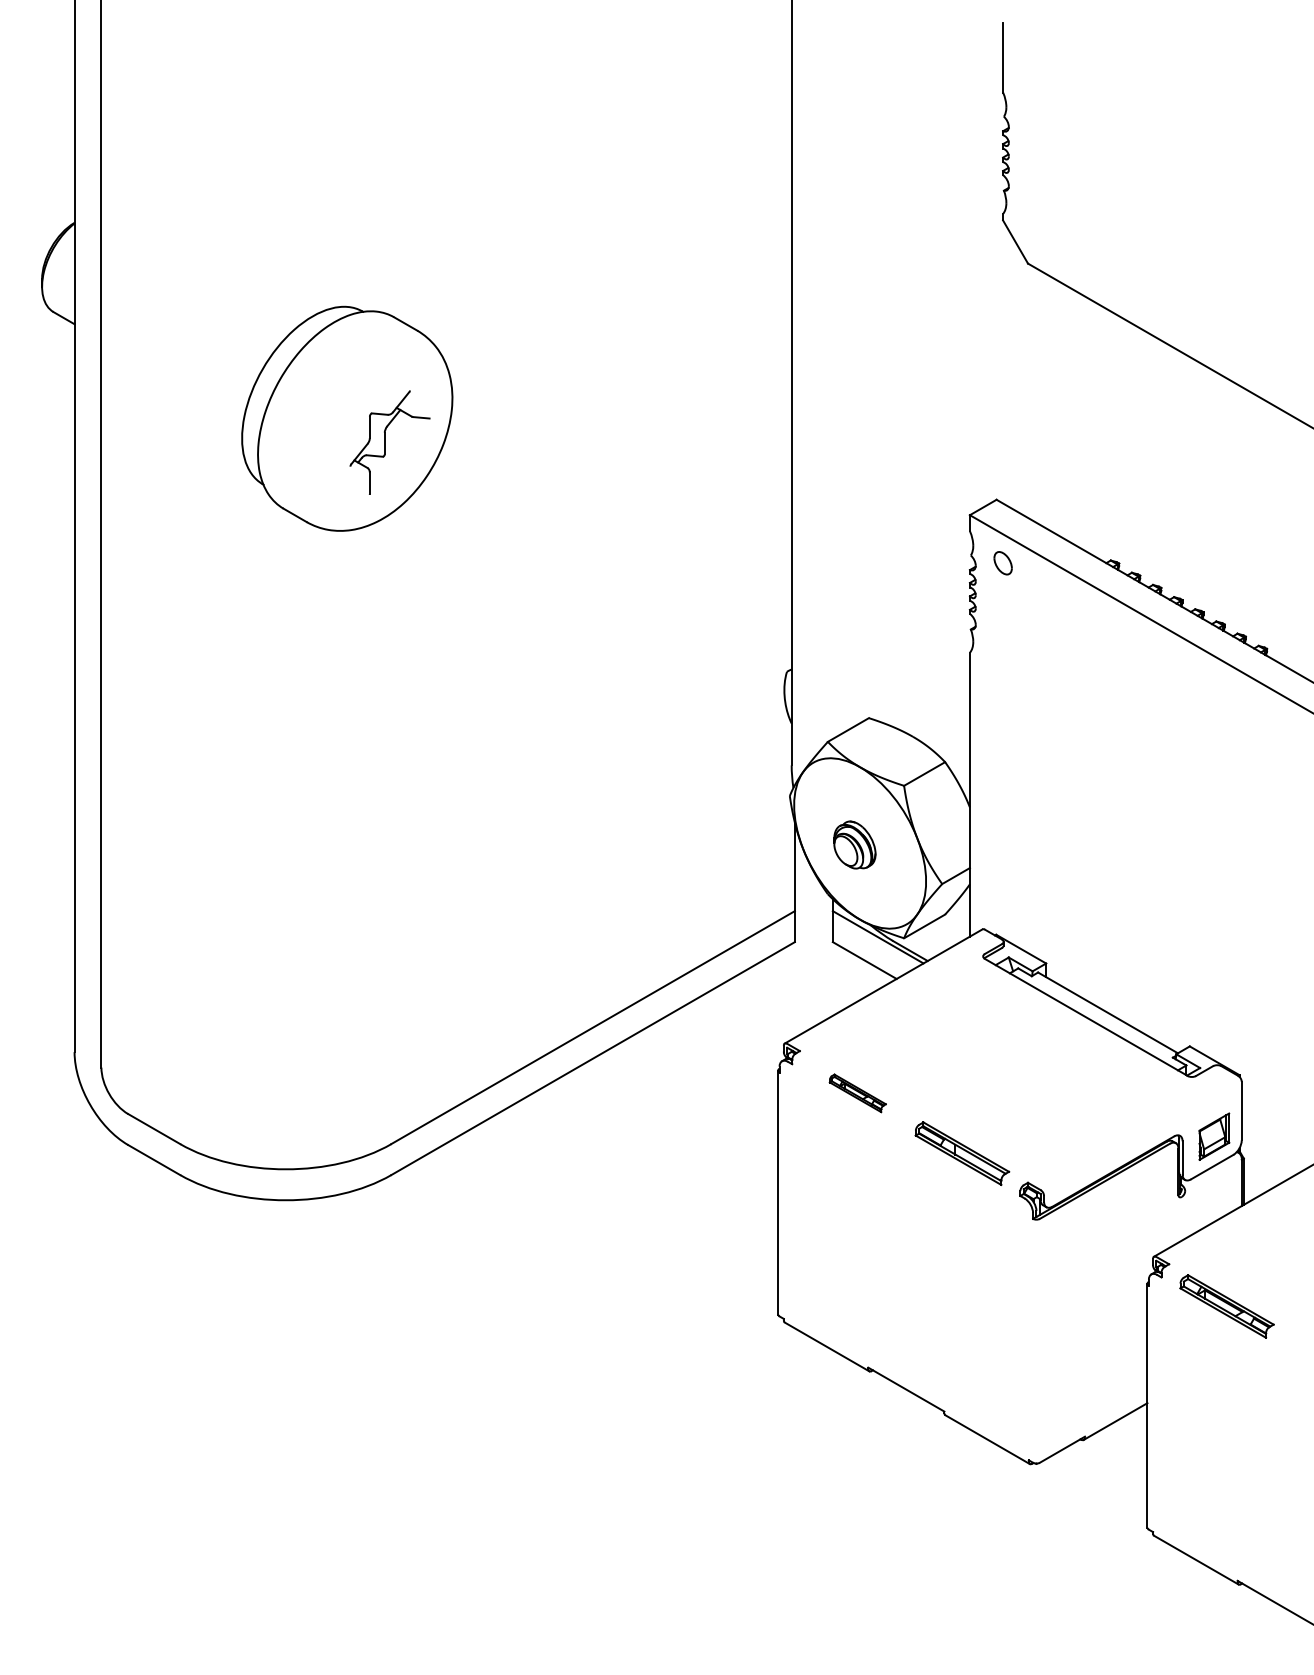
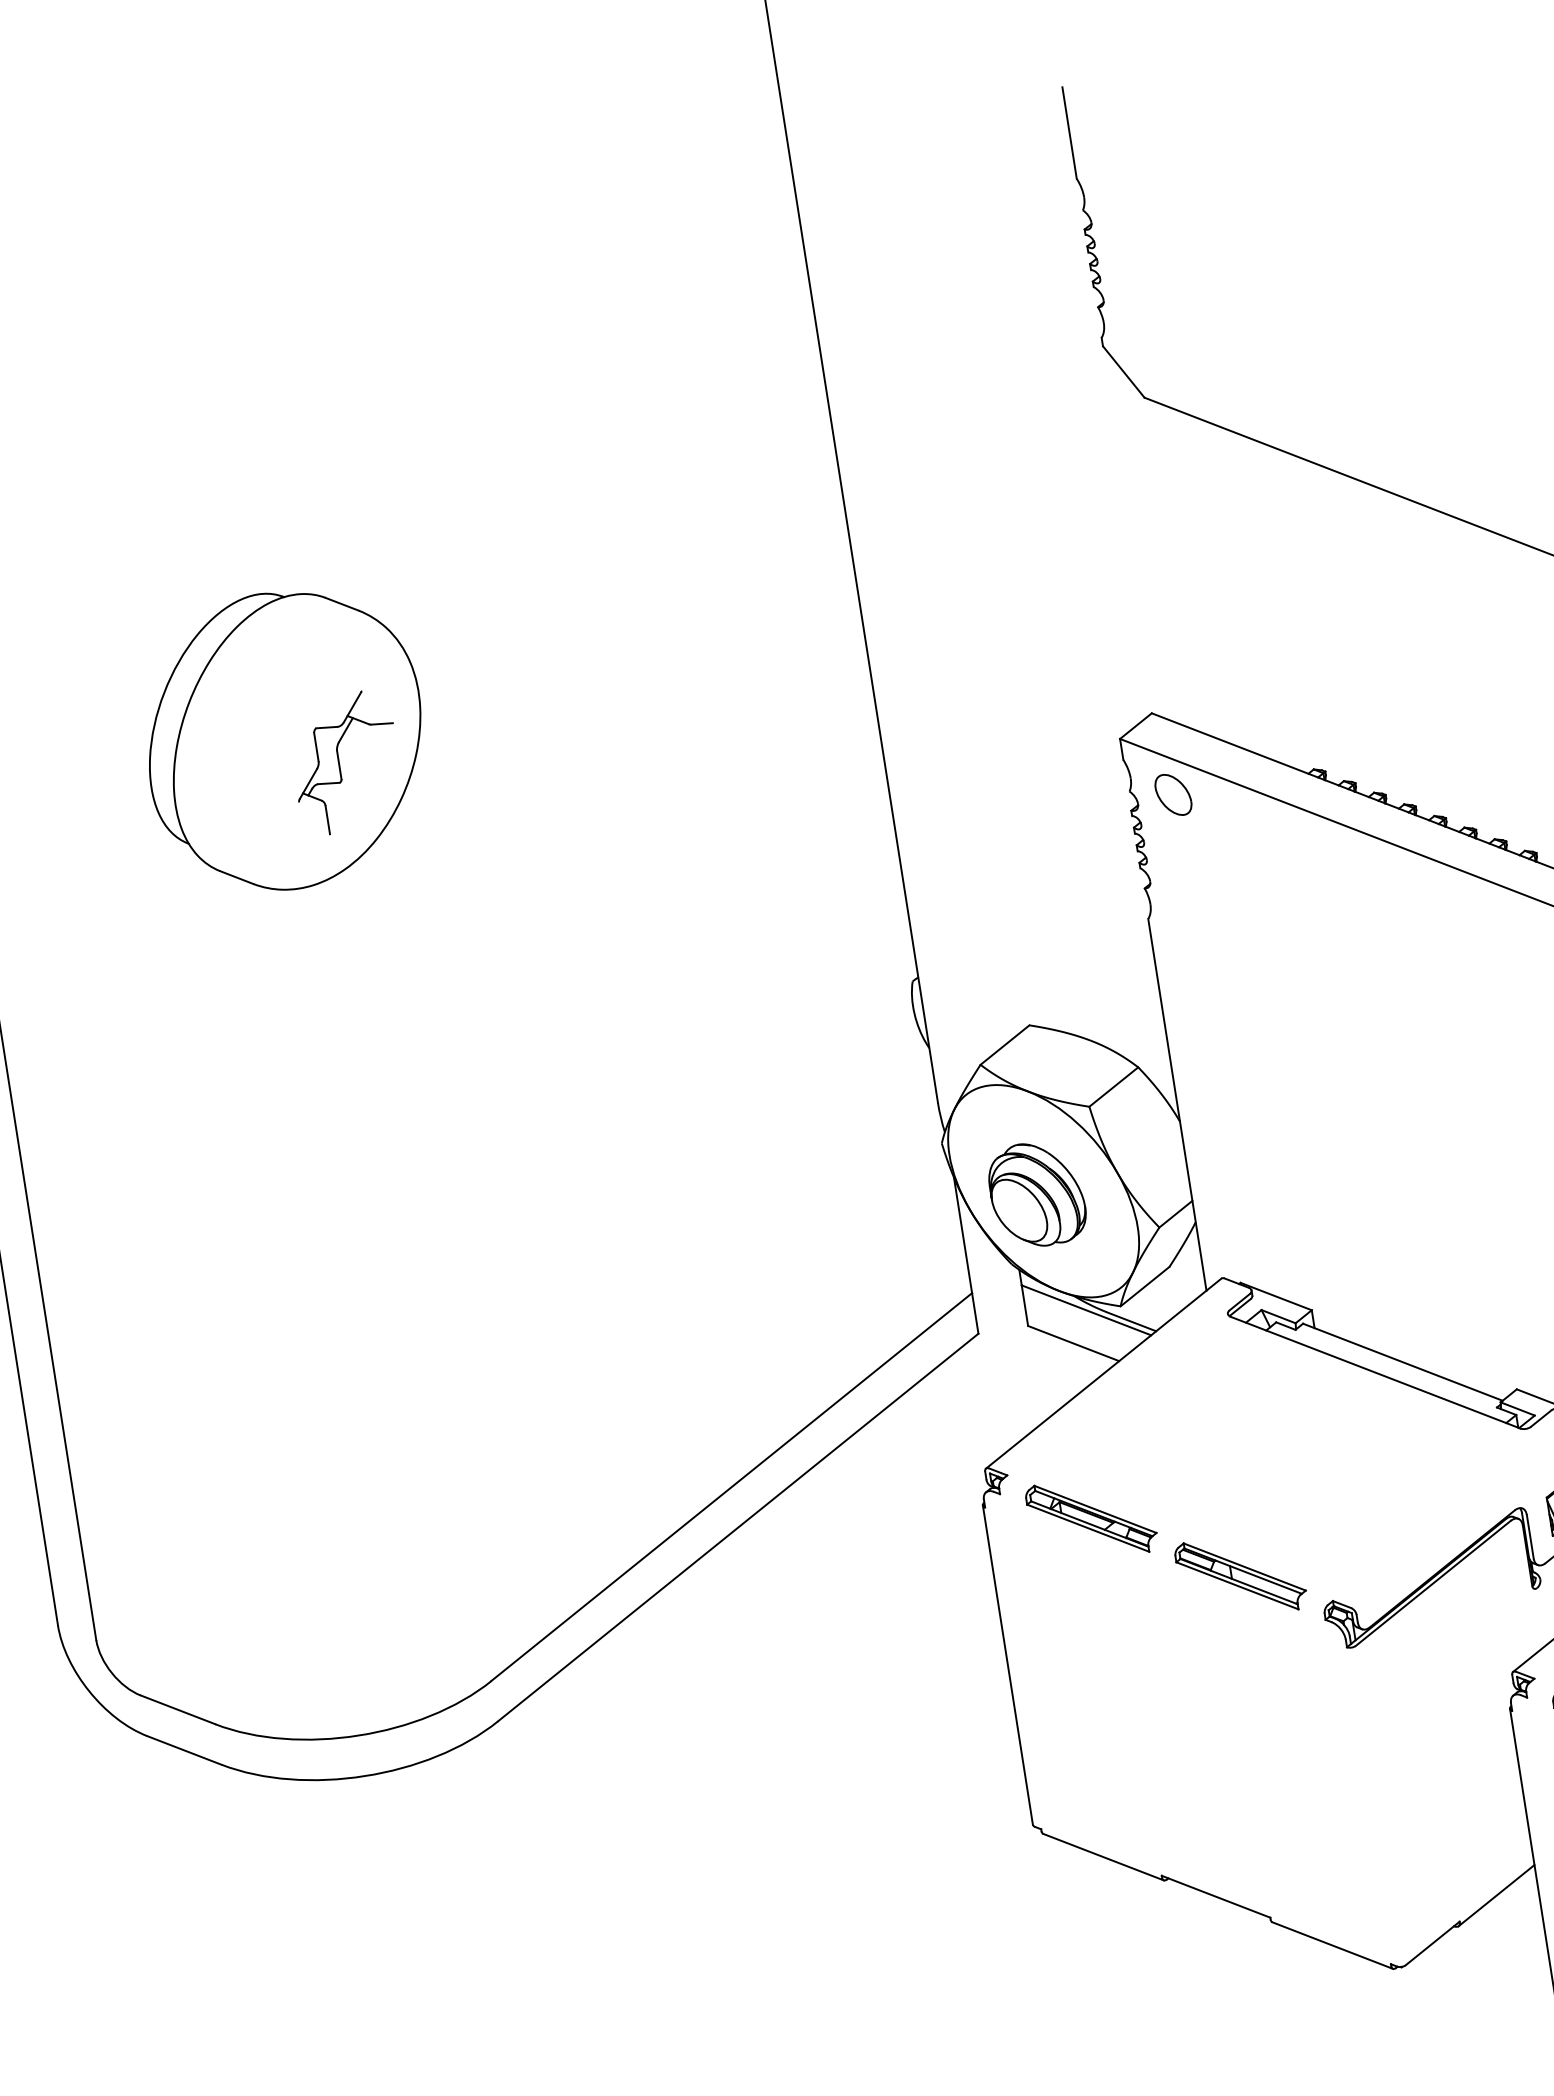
part: (1002, 563) -> (1172, 795), size x1.43
part: (854, 844) -> (1036, 1193), size x1.67
part: (857, 1093) -> (1091, 1519), size x1.67

